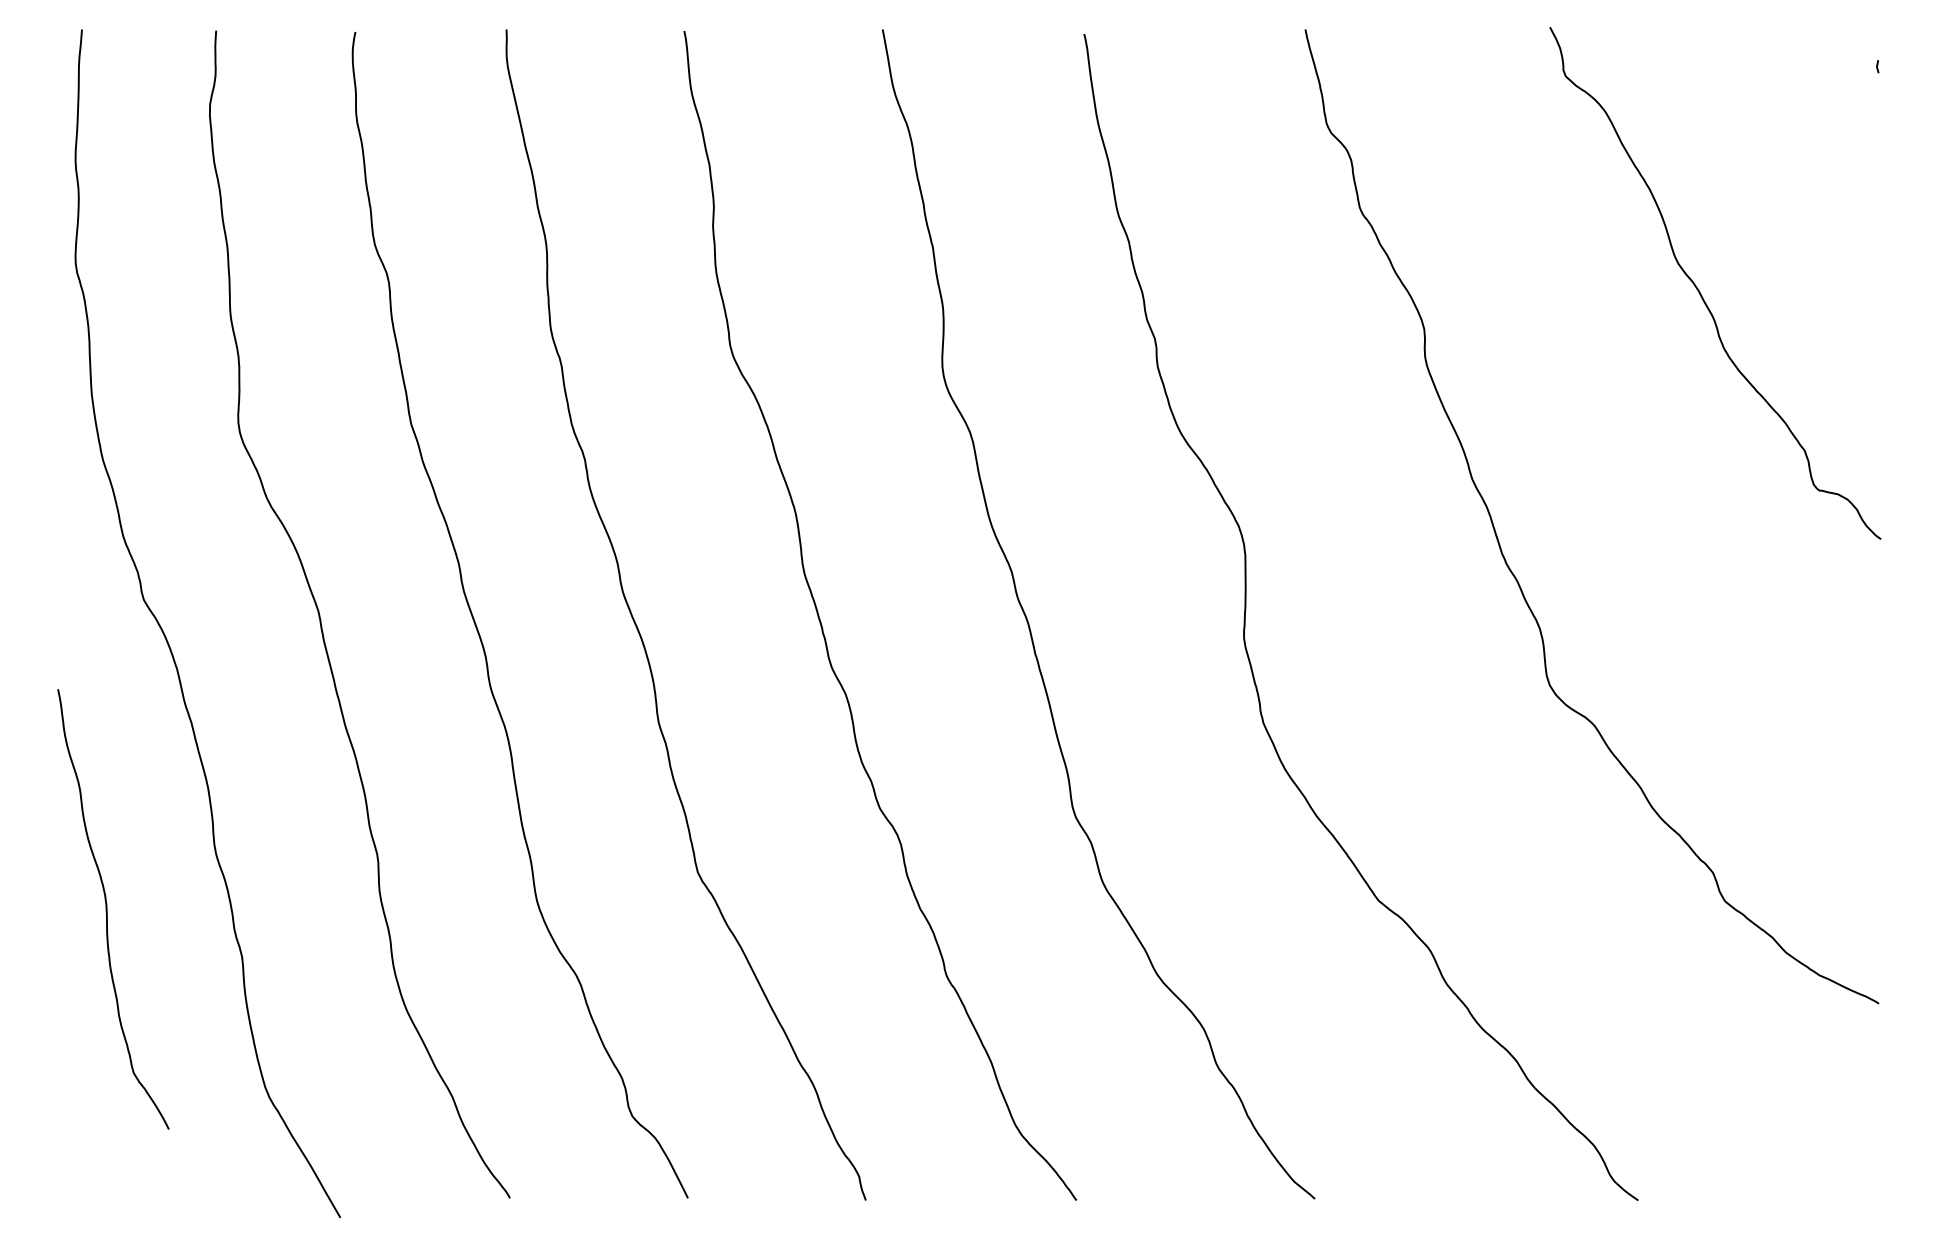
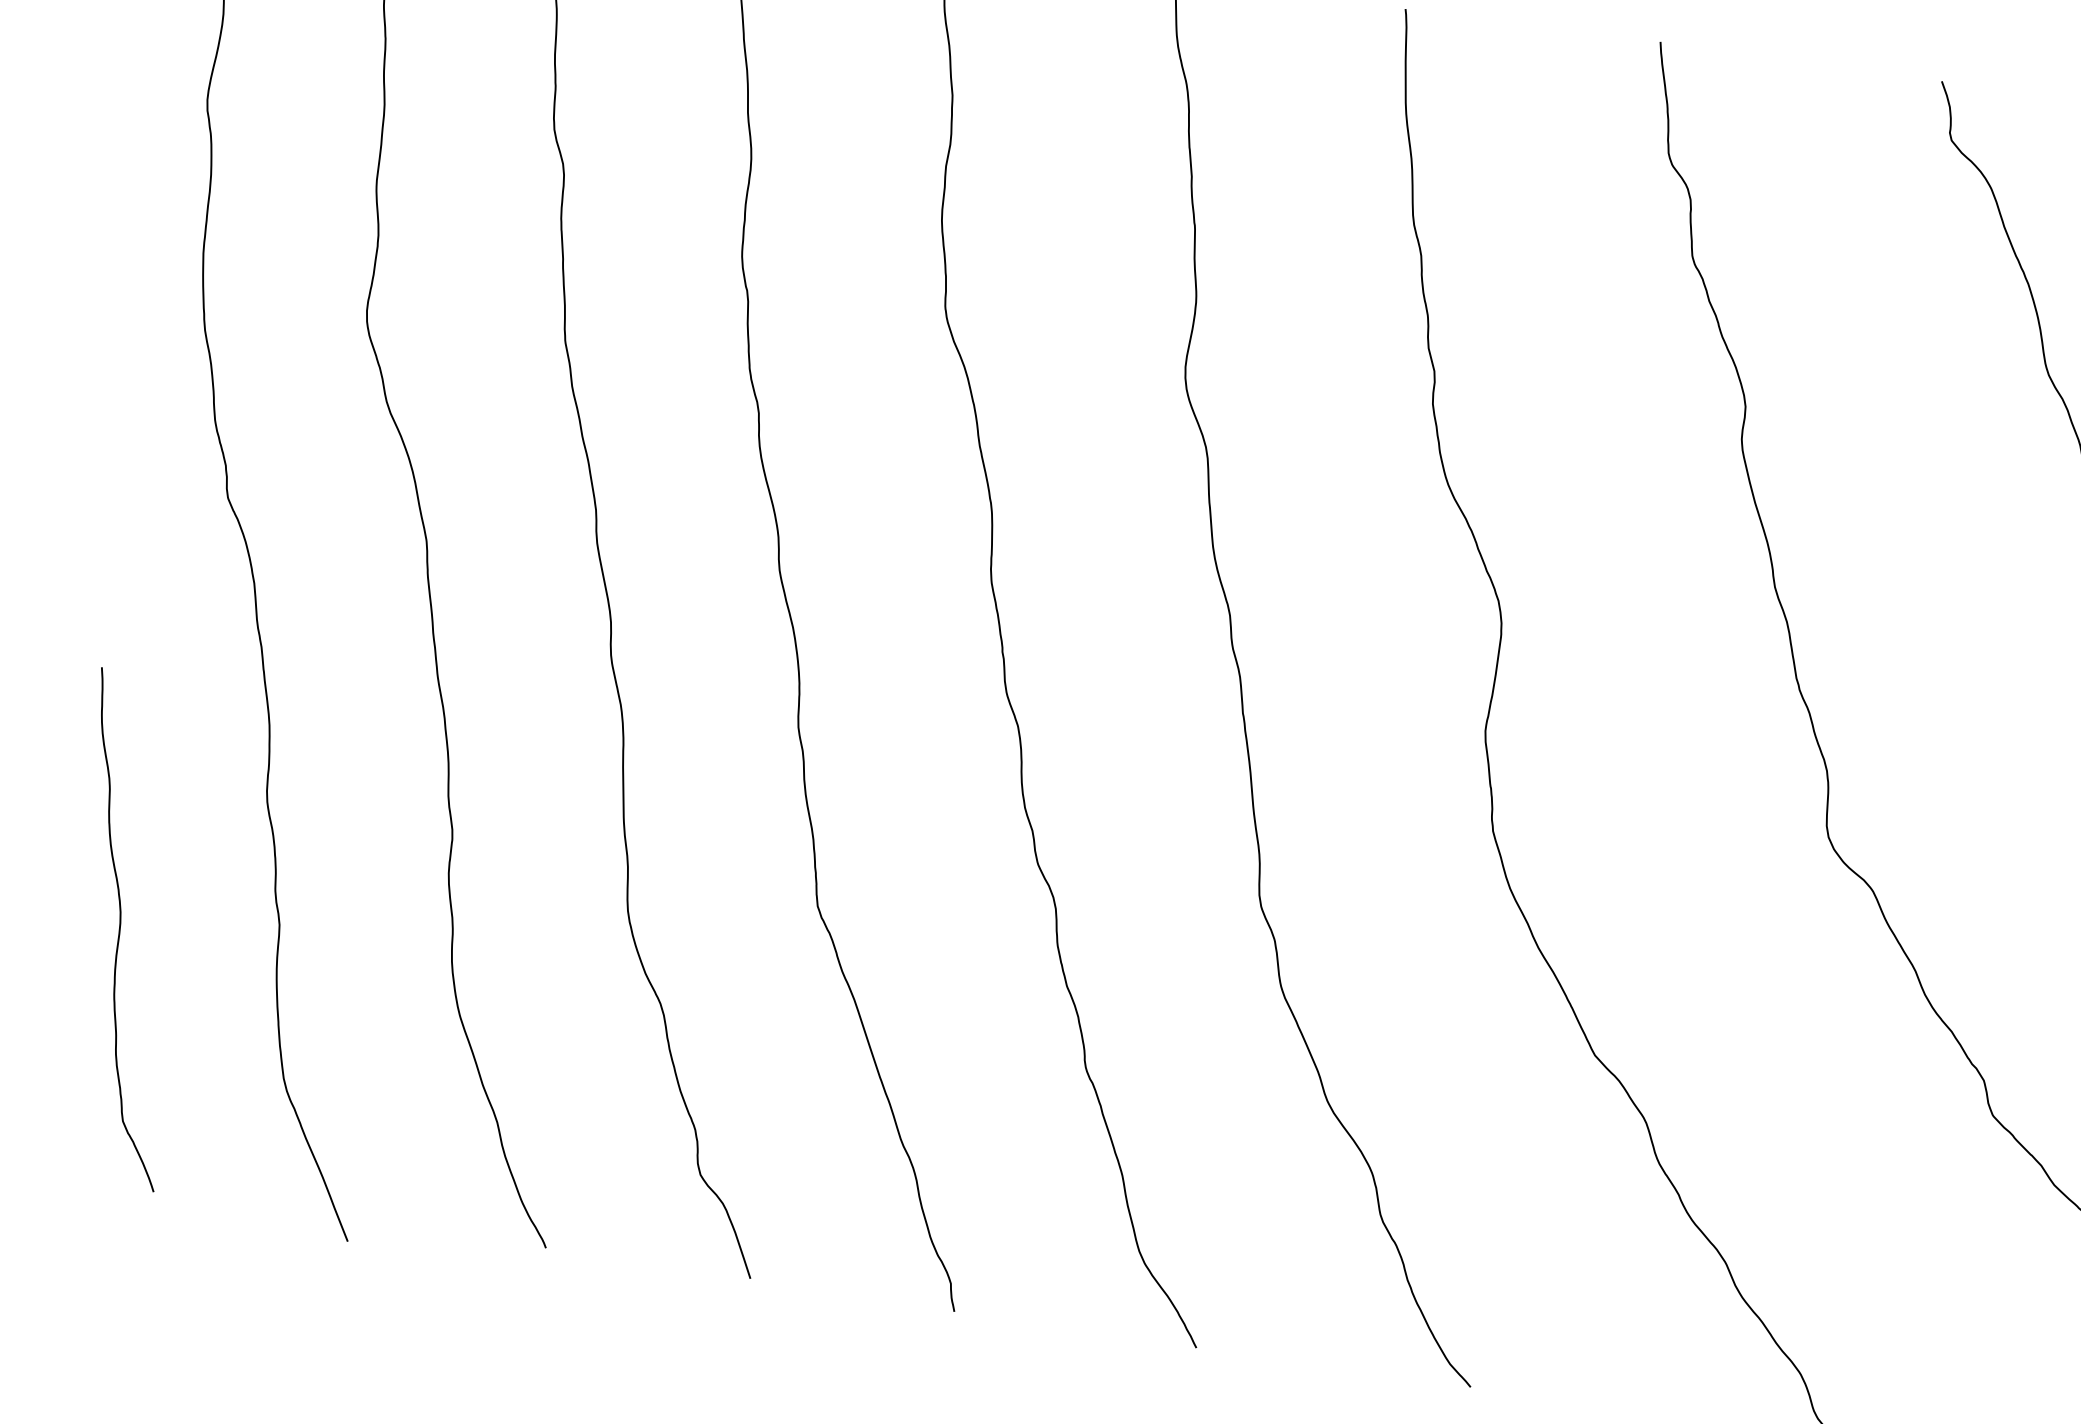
curve: (107, 909) -> (120, 928), moved

